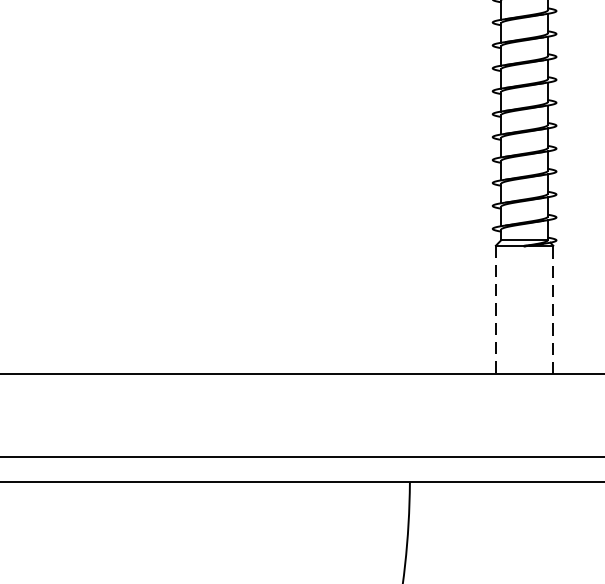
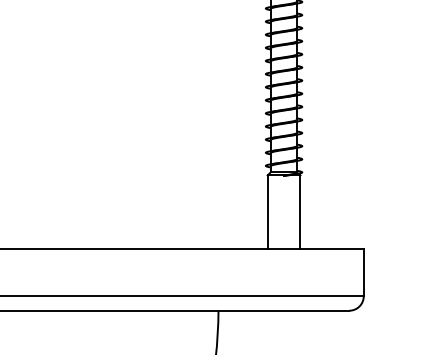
line: (495, 310) -> (267, 212), dashed -> solid
line: (553, 310) -> (300, 212), dashed -> solid

